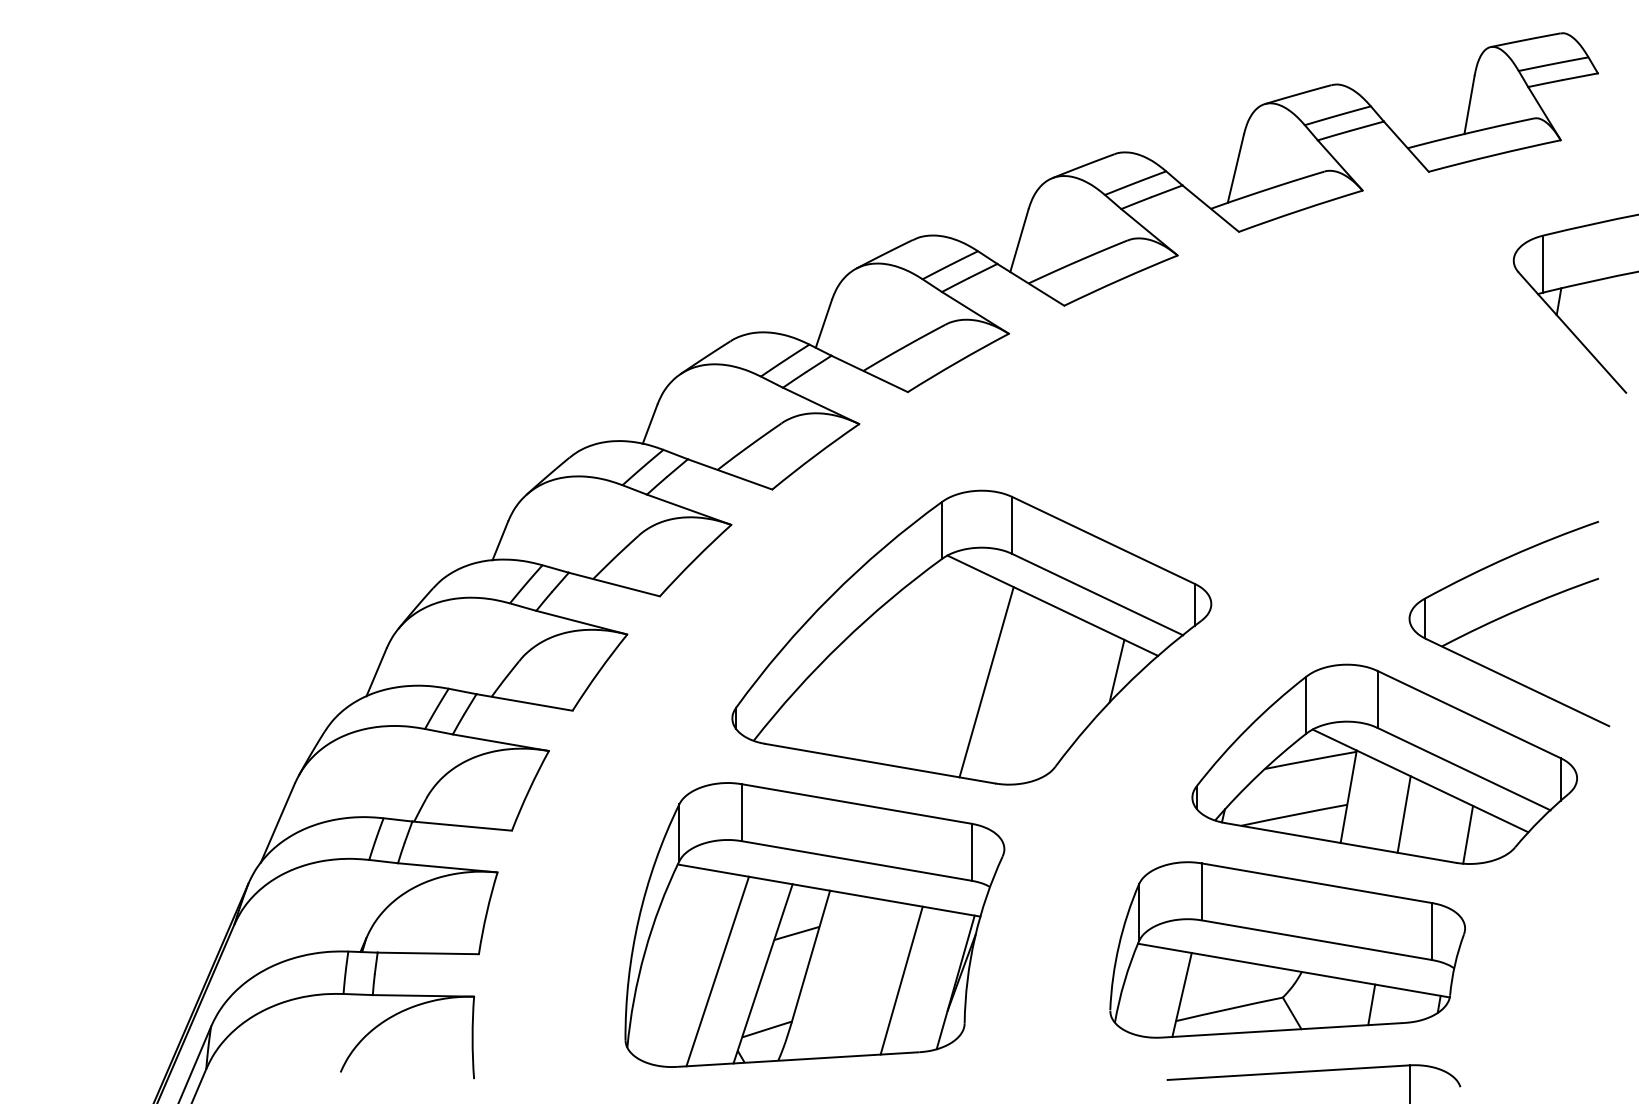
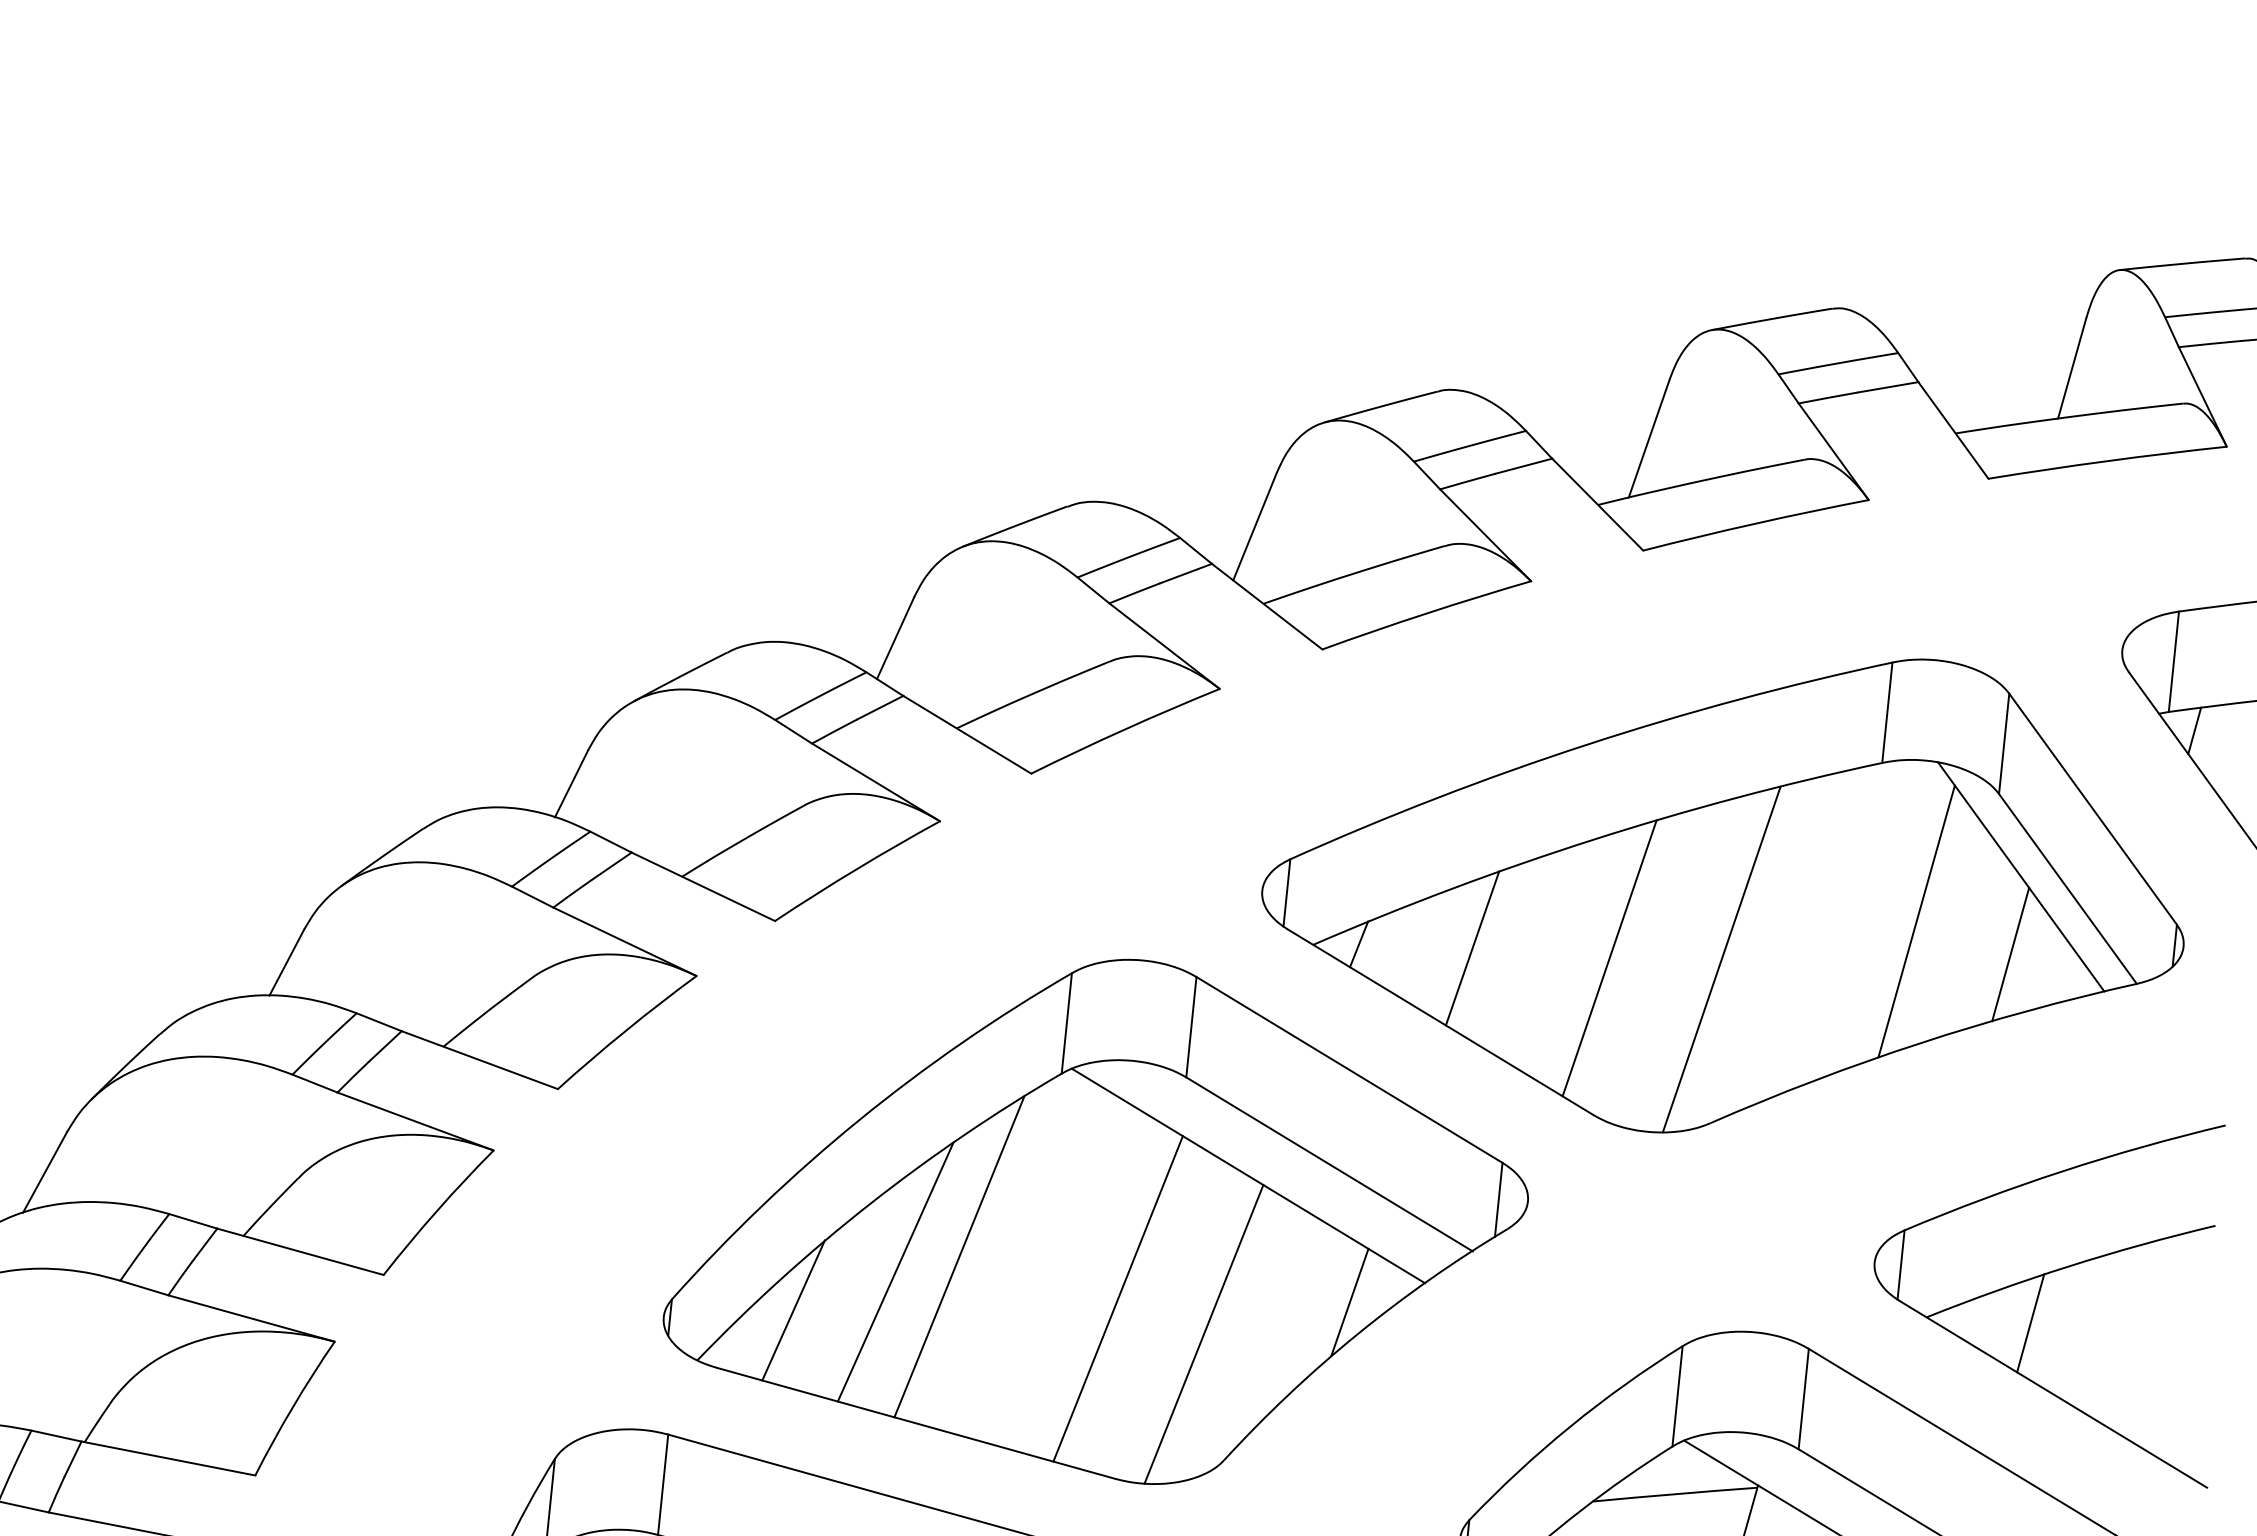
part: (1304, 417) -> (1725, 889), added
line: (1500, 643) -> (2030, 1322), added
line: (894, 667) -> (958, 1256), added
line: (860, 679) -> (896, 1271), added
line: (1036, 697) -> (1203, 1334), added
line: (804, 707) -> (792, 1310), added

